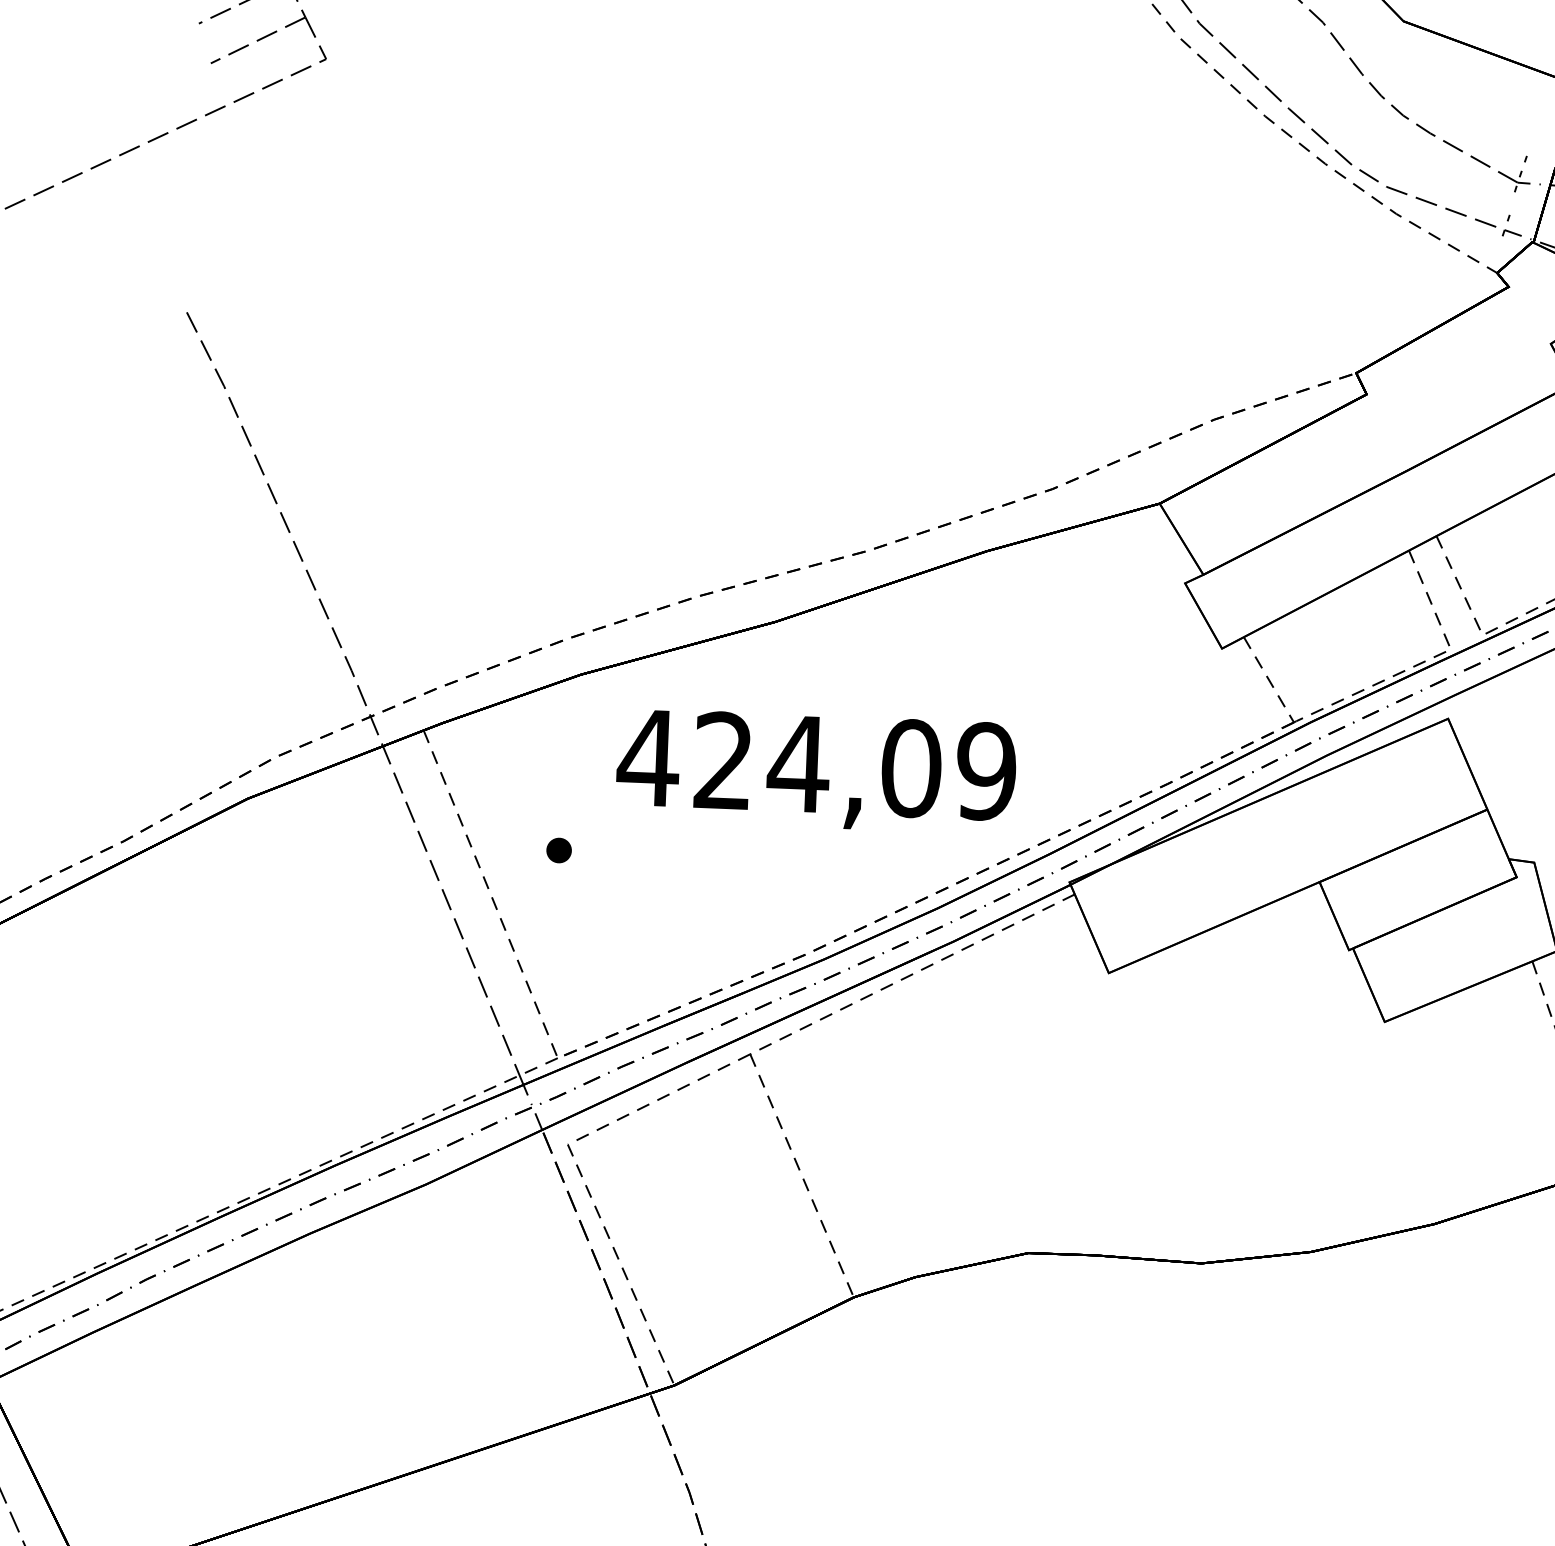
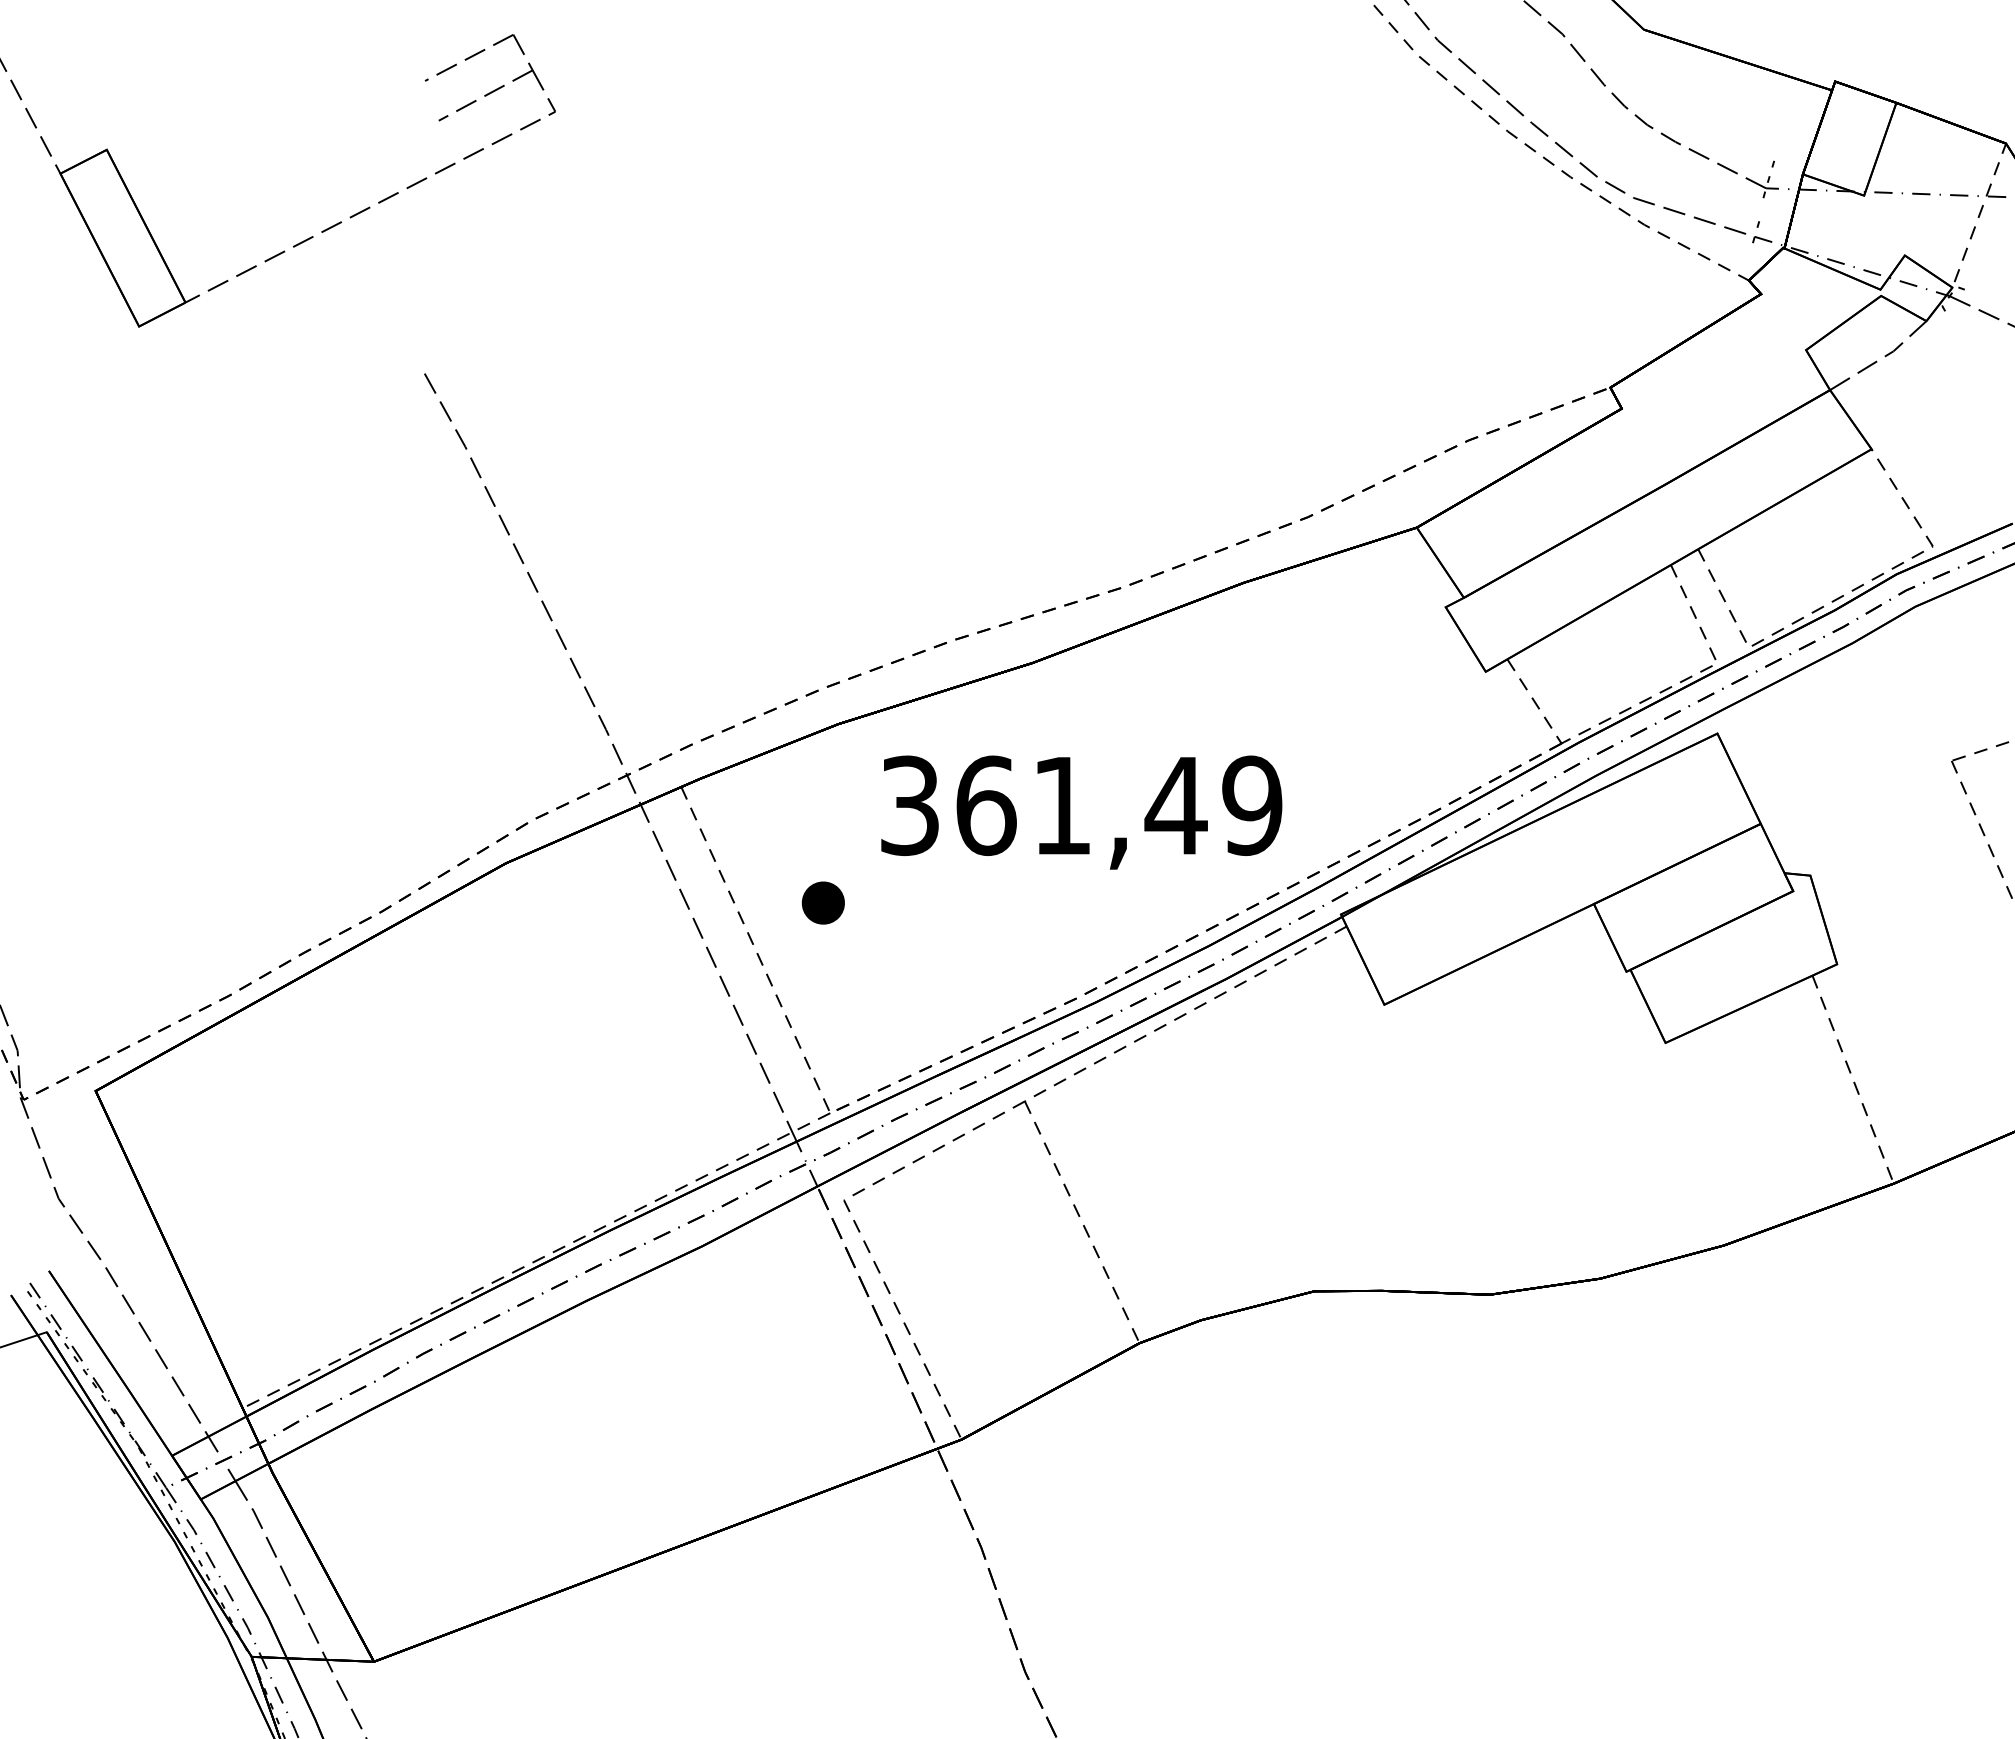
text: (779, 762) -> (1042, 805), 424,09 -> 361,49
part: (558, 849) -> (822, 902), size x1.67

